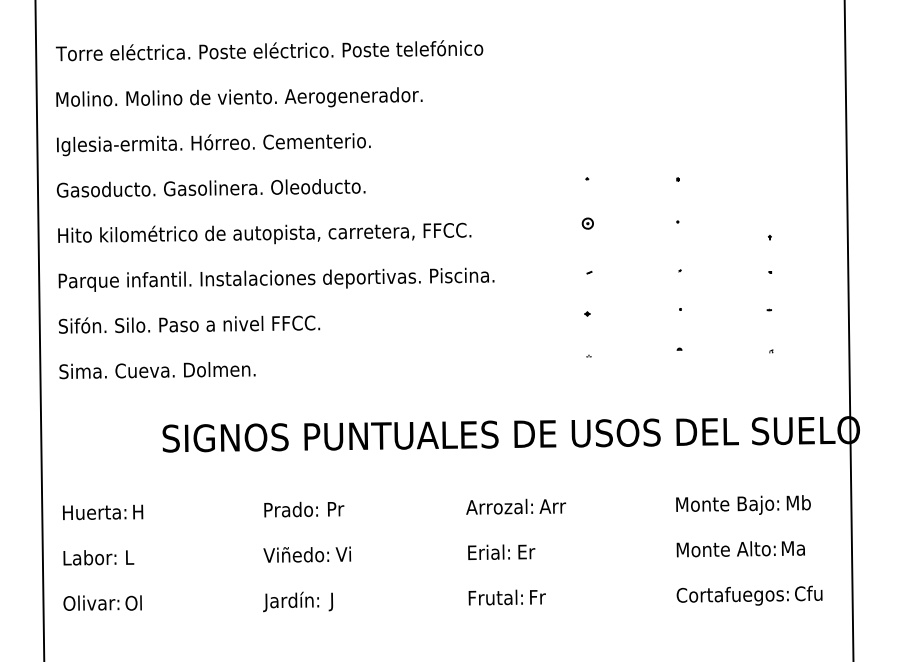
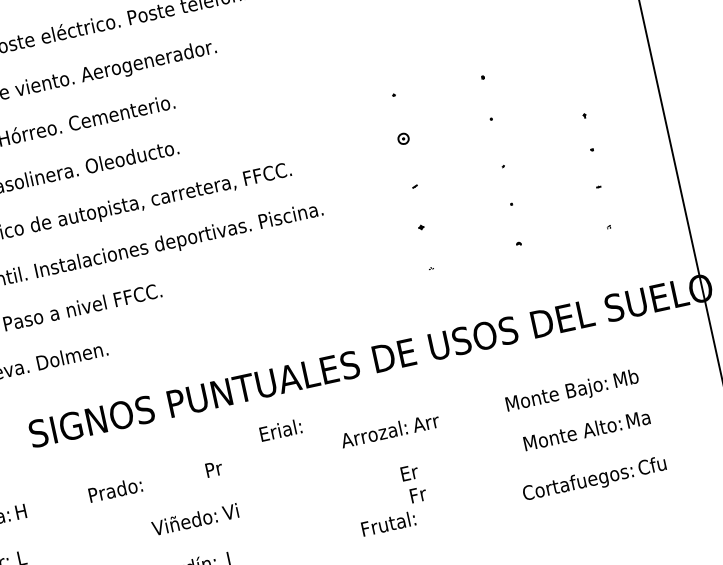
text: (743, 504) -> (572, 390), moved
text: (290, 509) -> (114, 489), moved
text: (740, 549) -> (586, 430), moved
text: (488, 551) -> (280, 429), moved
text: (749, 595) -> (594, 479), moved
text: (537, 597) -> (418, 495), moved

